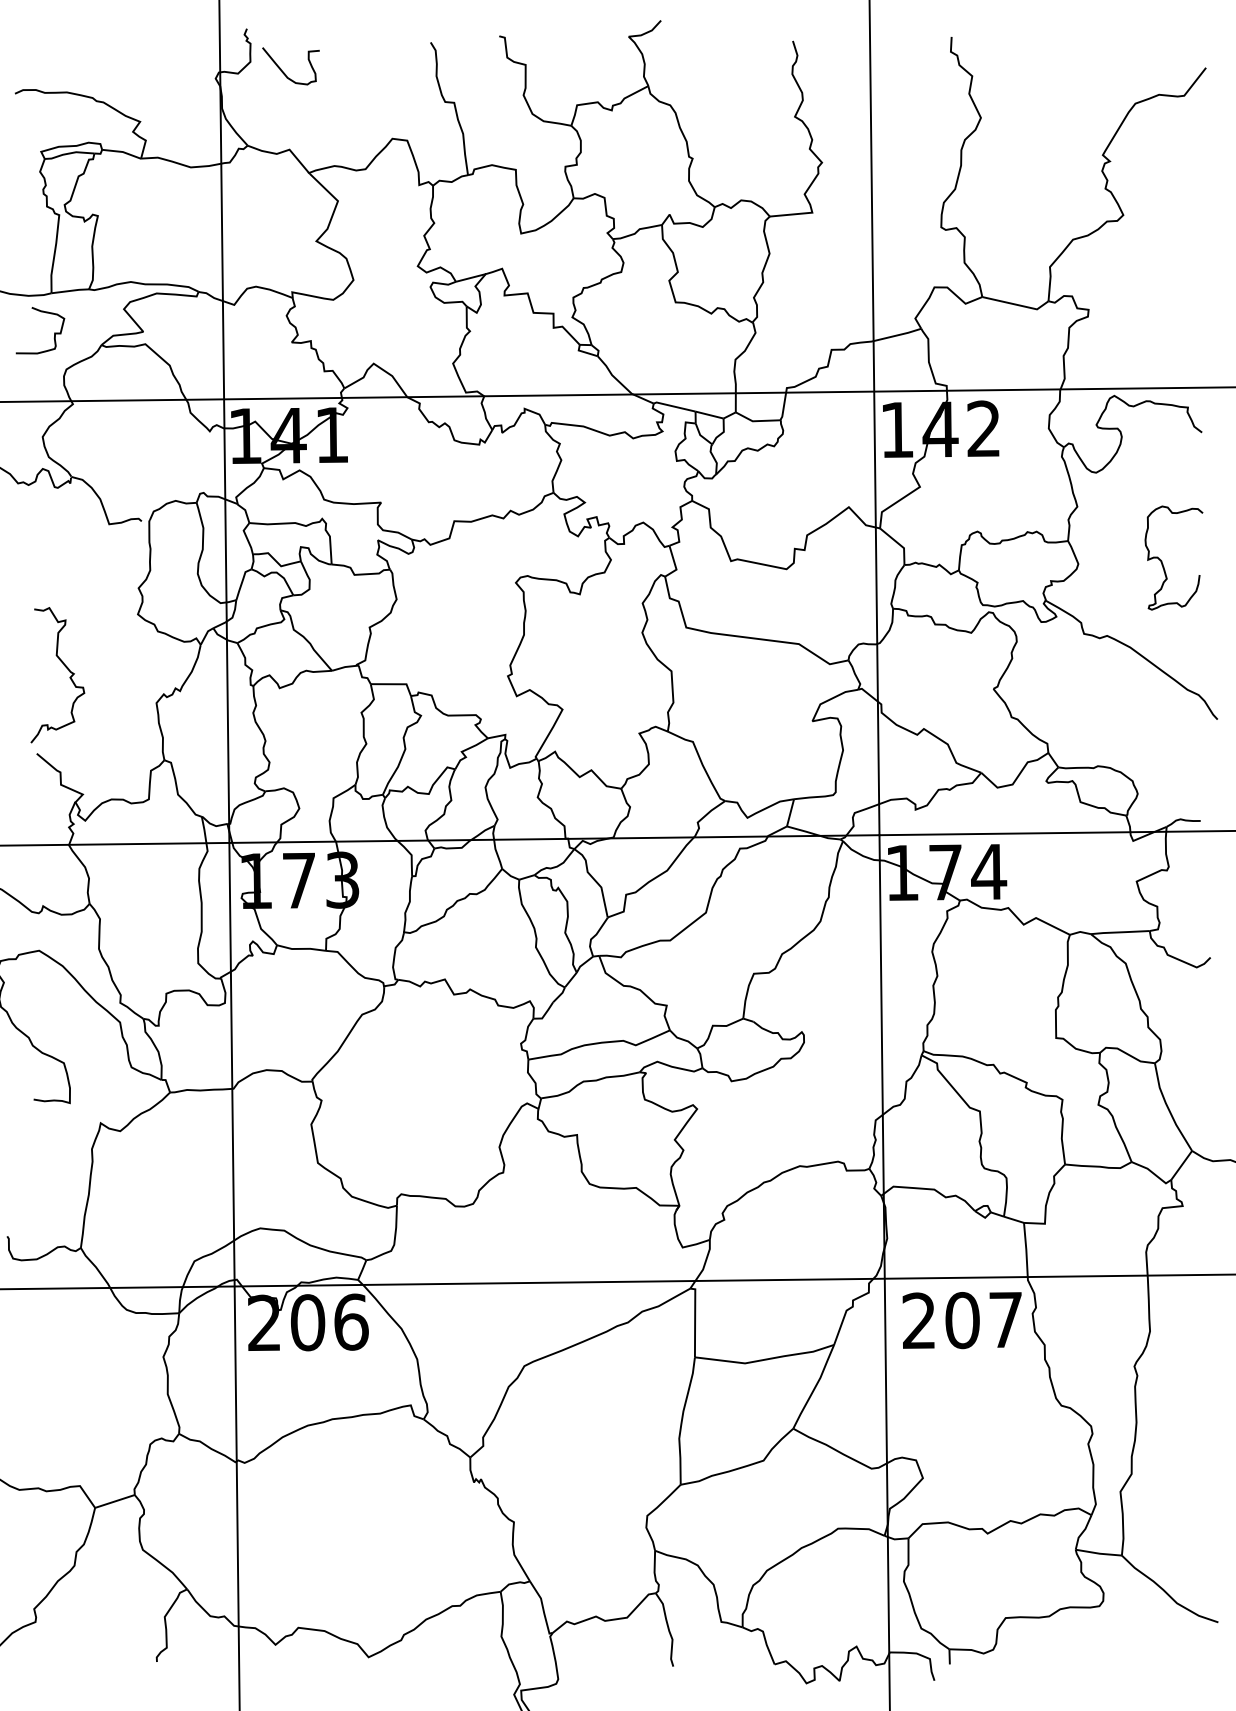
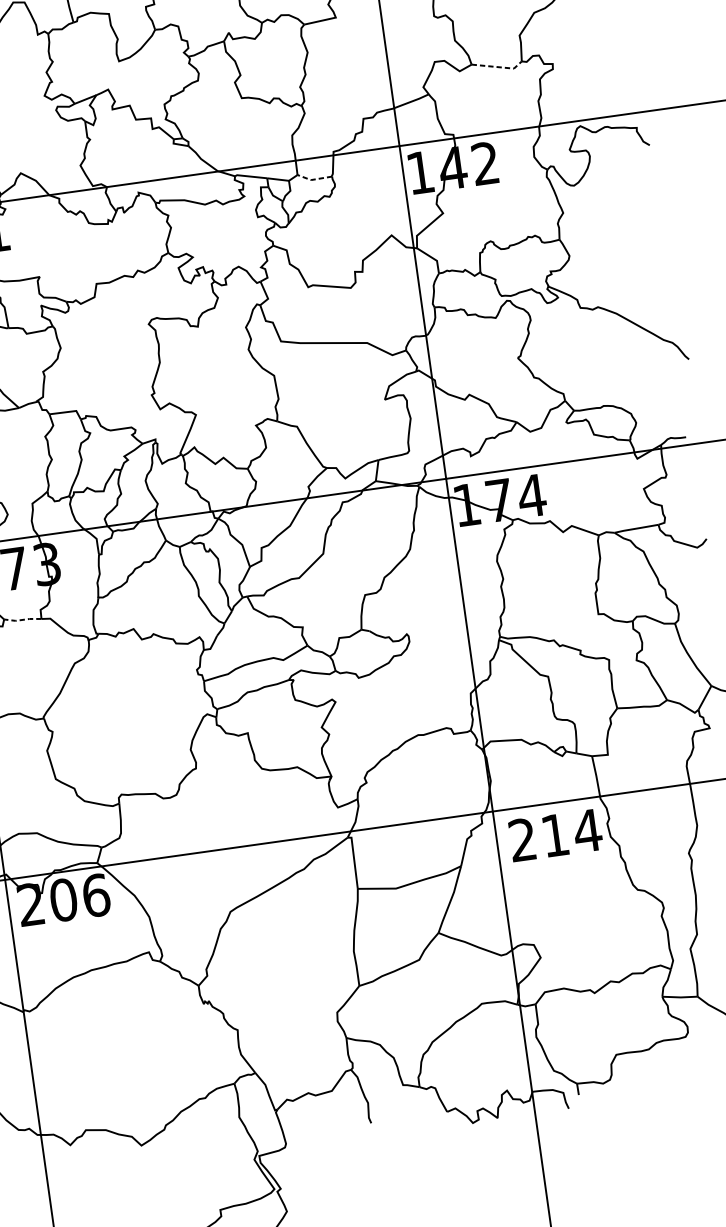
line: (1017, 305) -> (498, 67), solid -> dashed
line: (756, 421) -> (313, 179), solid -> dashed
curve: (1163, 563) -> (633, 247), removed
line: (300, 948) -> (22, 619), solid -> dashed
text: (984, 1320) -> (571, 833), 207 -> 214

